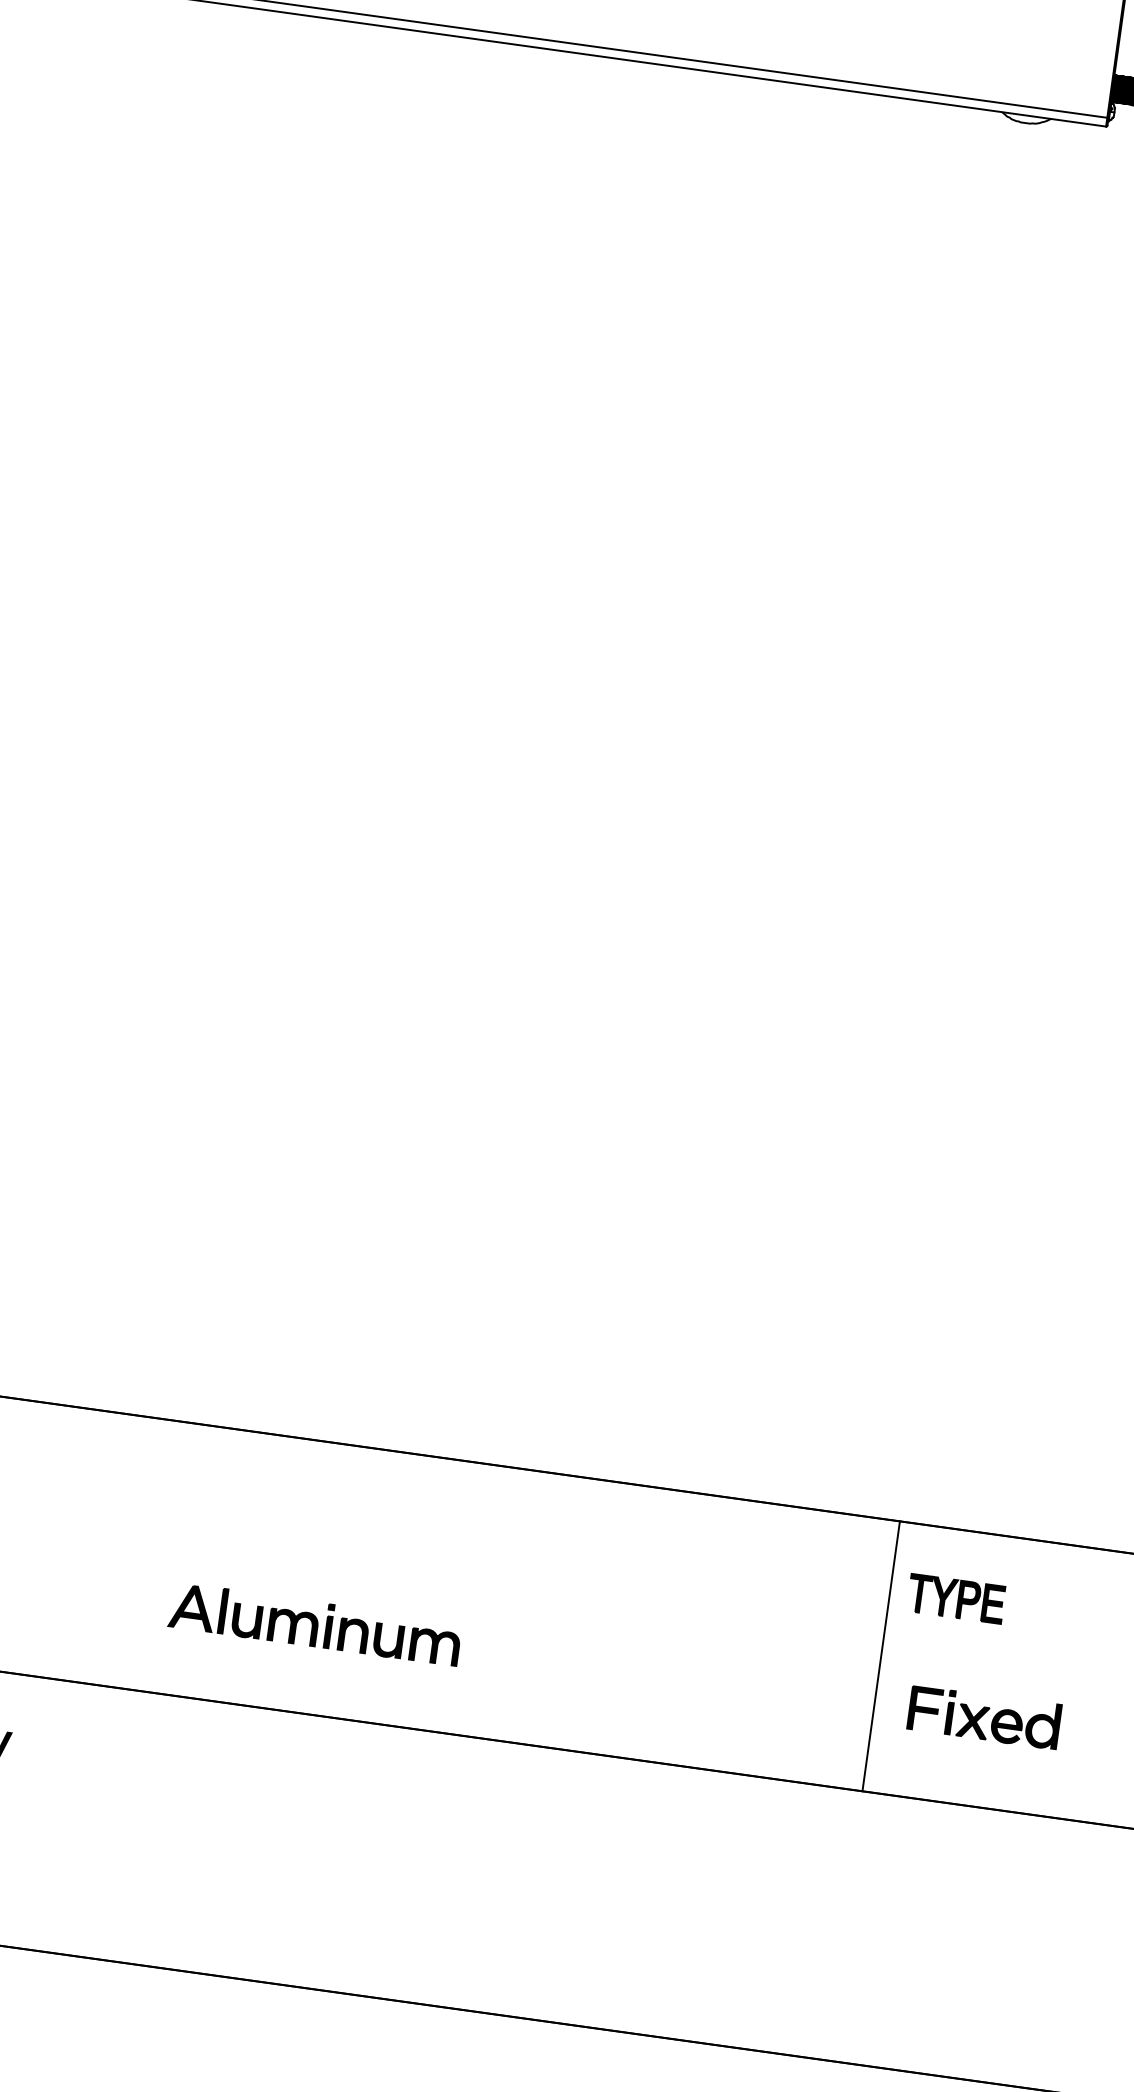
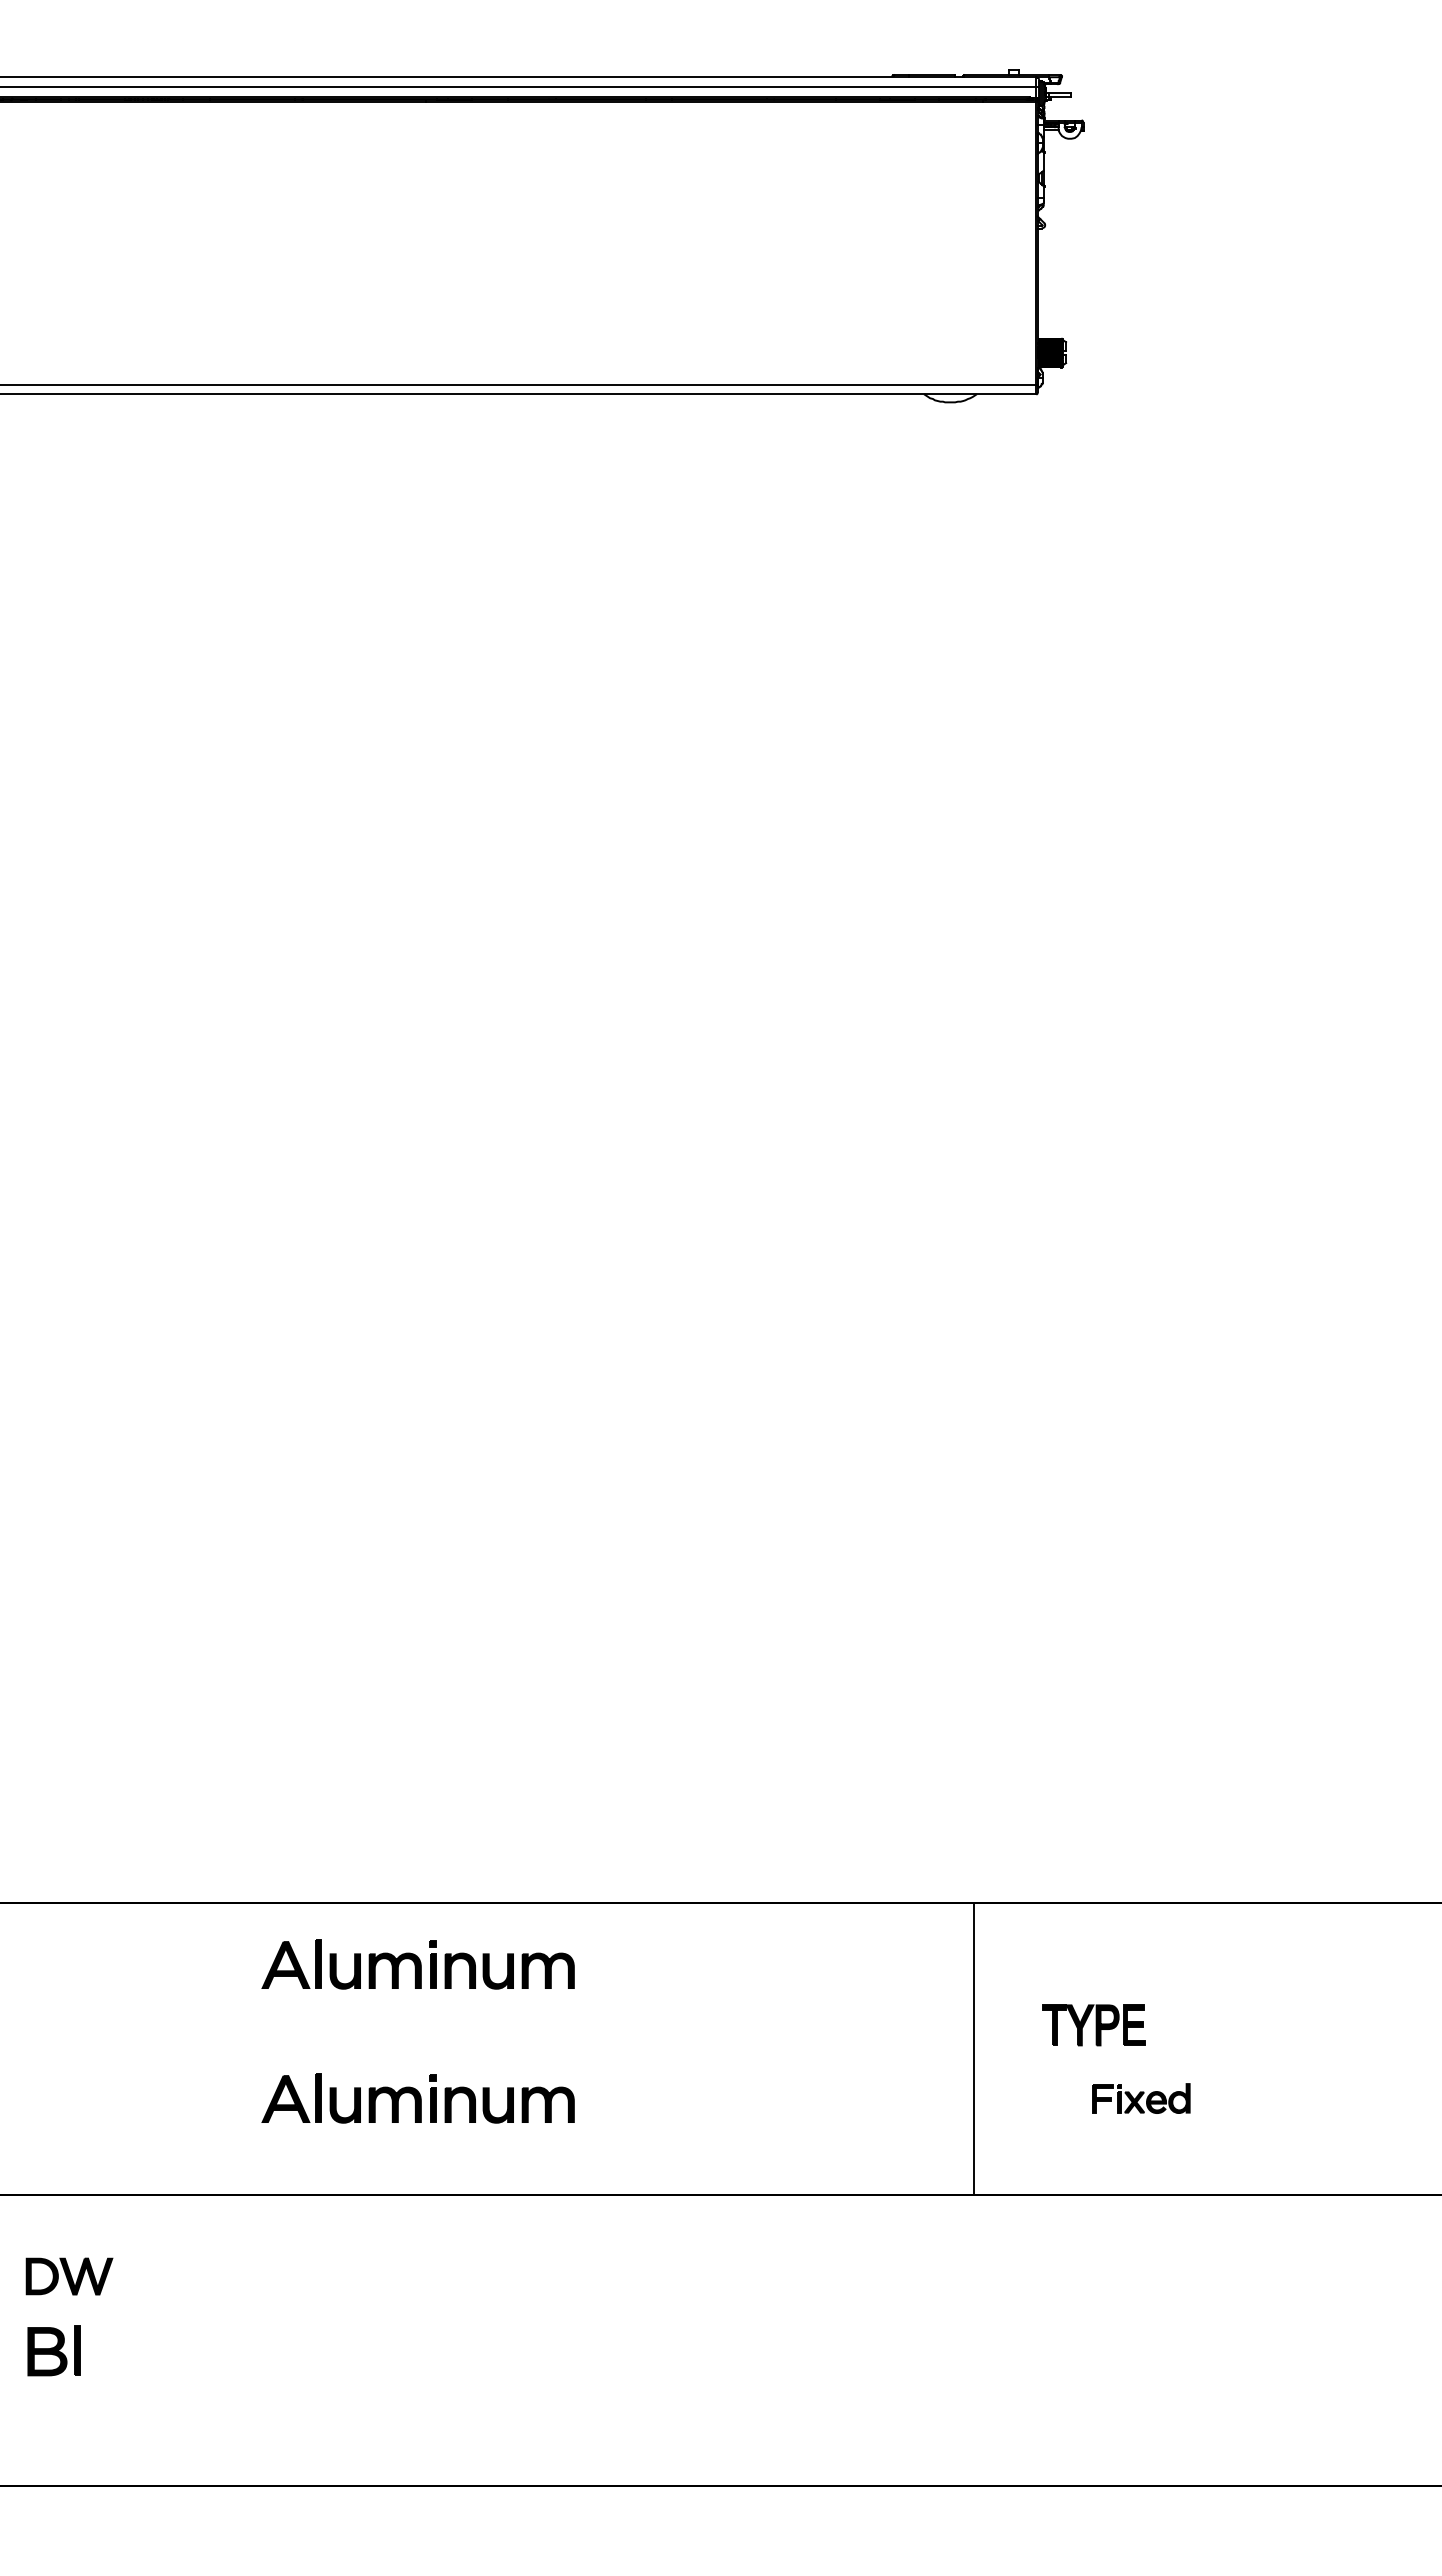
part: (331, 1500) -> (417, 1964), added
part: (955, 1598) -> (1093, 2025), moved
line: (880, 1656) -> (973, 2049), moved
part: (984, 1717) -> (1141, 2098), size x0.6

